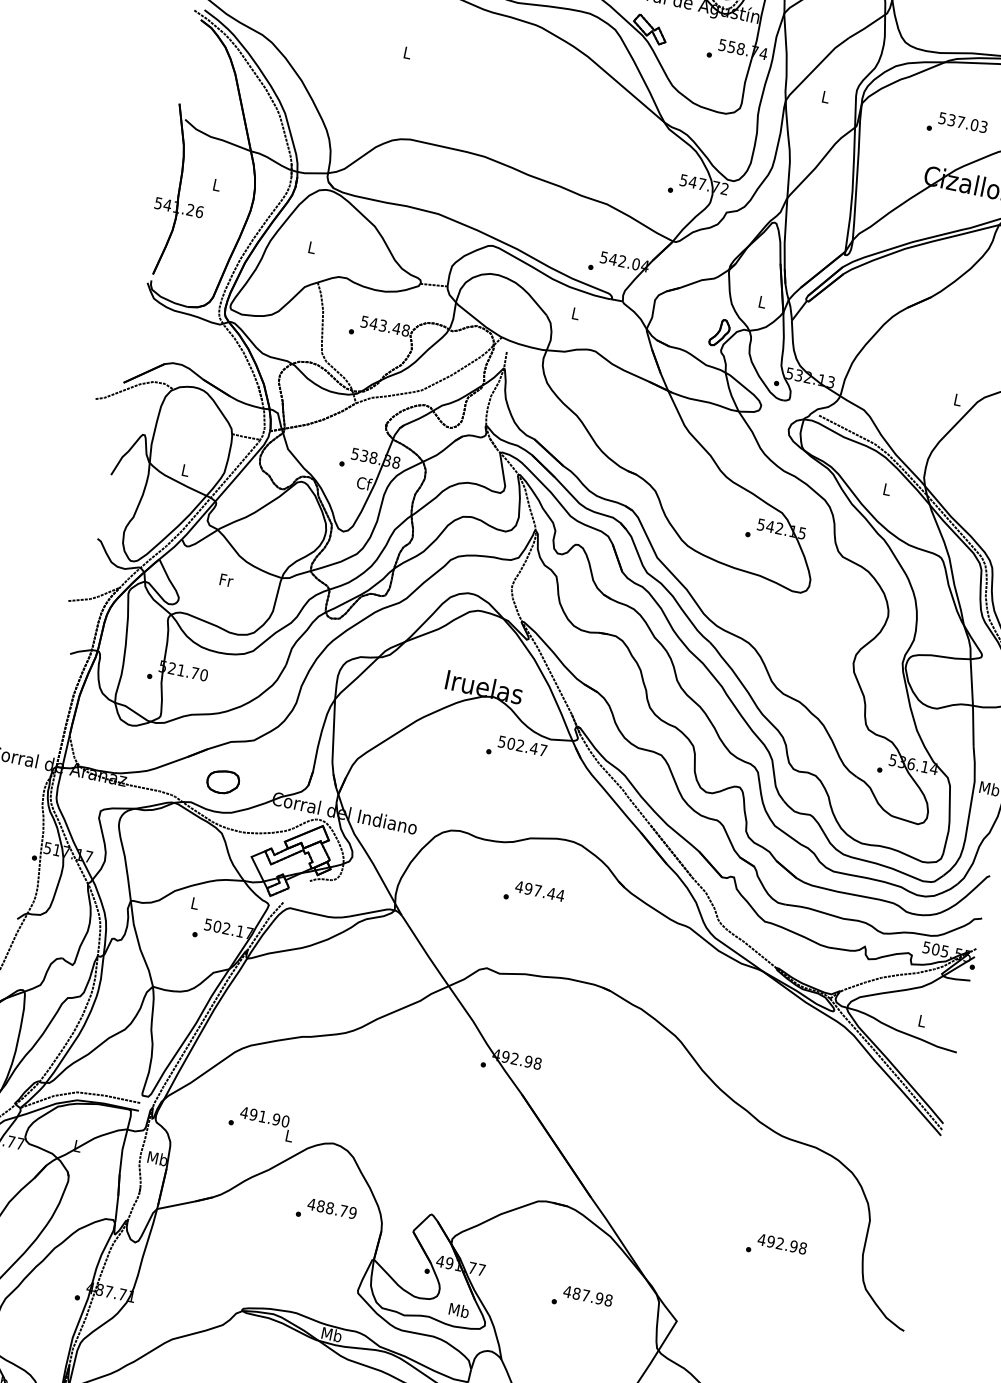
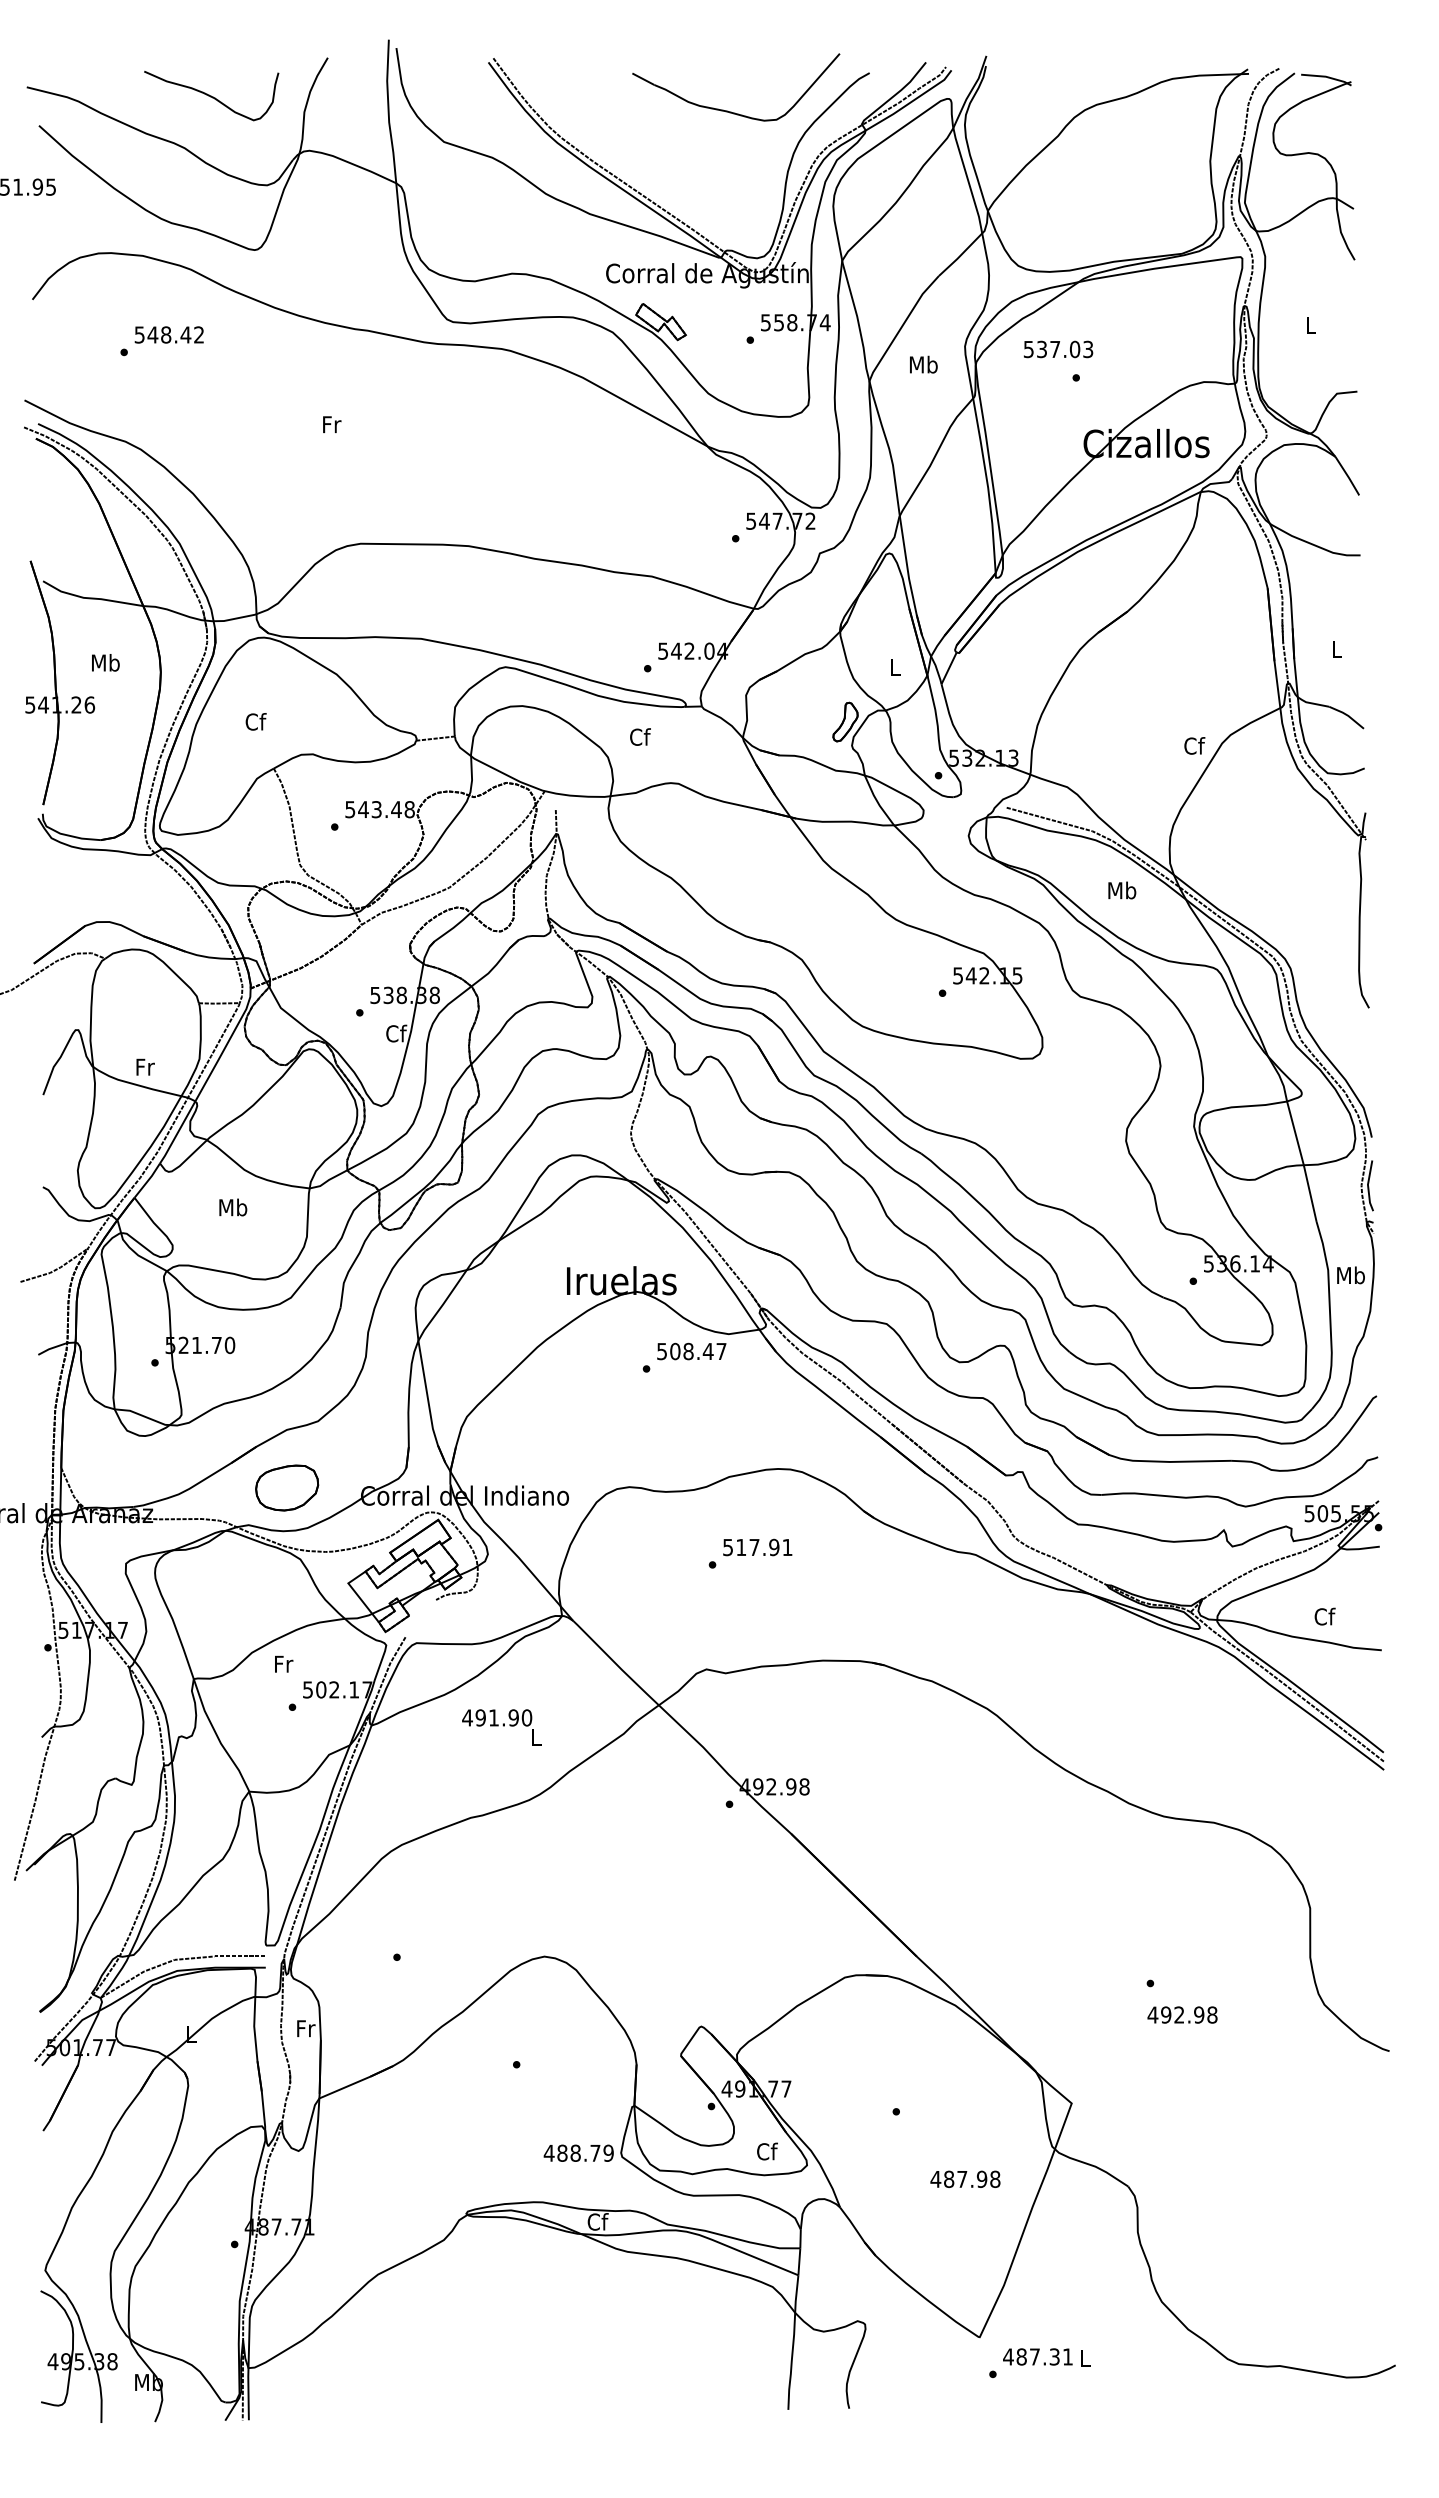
text: (408, 52) -> (332, 424), L -> Fr
text: (825, 96) -> (923, 364), L -> Mb
text: (963, 122) -> (1058, 349), moved
text: (216, 184) -> (105, 662), L -> Mb
text: (311, 247) -> (255, 721), L -> Cf
text: (576, 313) -> (640, 736), L -> Cf
text: (958, 399) -> (1194, 745), L -> Cf
text: (185, 470) -> (145, 1066), L -> Fr
text: (887, 489) -> (1122, 890), L -> Mb
text: (226, 580) -> (233, 1207), Fr -> Mb
text: (520, 745) -> (688, 1351), 502.47 -> 508.47
part: (223, 781) -> (287, 1487), size x1.4
text: (539, 891) -> (757, 1547), 497.44 -> 517.91
text: (195, 903) -> (284, 1663), L -> Fr
text: (922, 1020) -> (1324, 1616), L -> Cf
text: (266, 1124) -> (501, 1727), moved
text: (157, 1158) -> (305, 2028), Mb -> Fr
text: (332, 1208) -> (578, 2152), moved
text: (782, 1243) -> (1182, 2014), moved
text: (588, 1295) -> (965, 2178), moved
text: (459, 1310) -> (767, 2151), Mb -> Cf
text: (331, 1334) -> (597, 2221), Mb -> Cf

